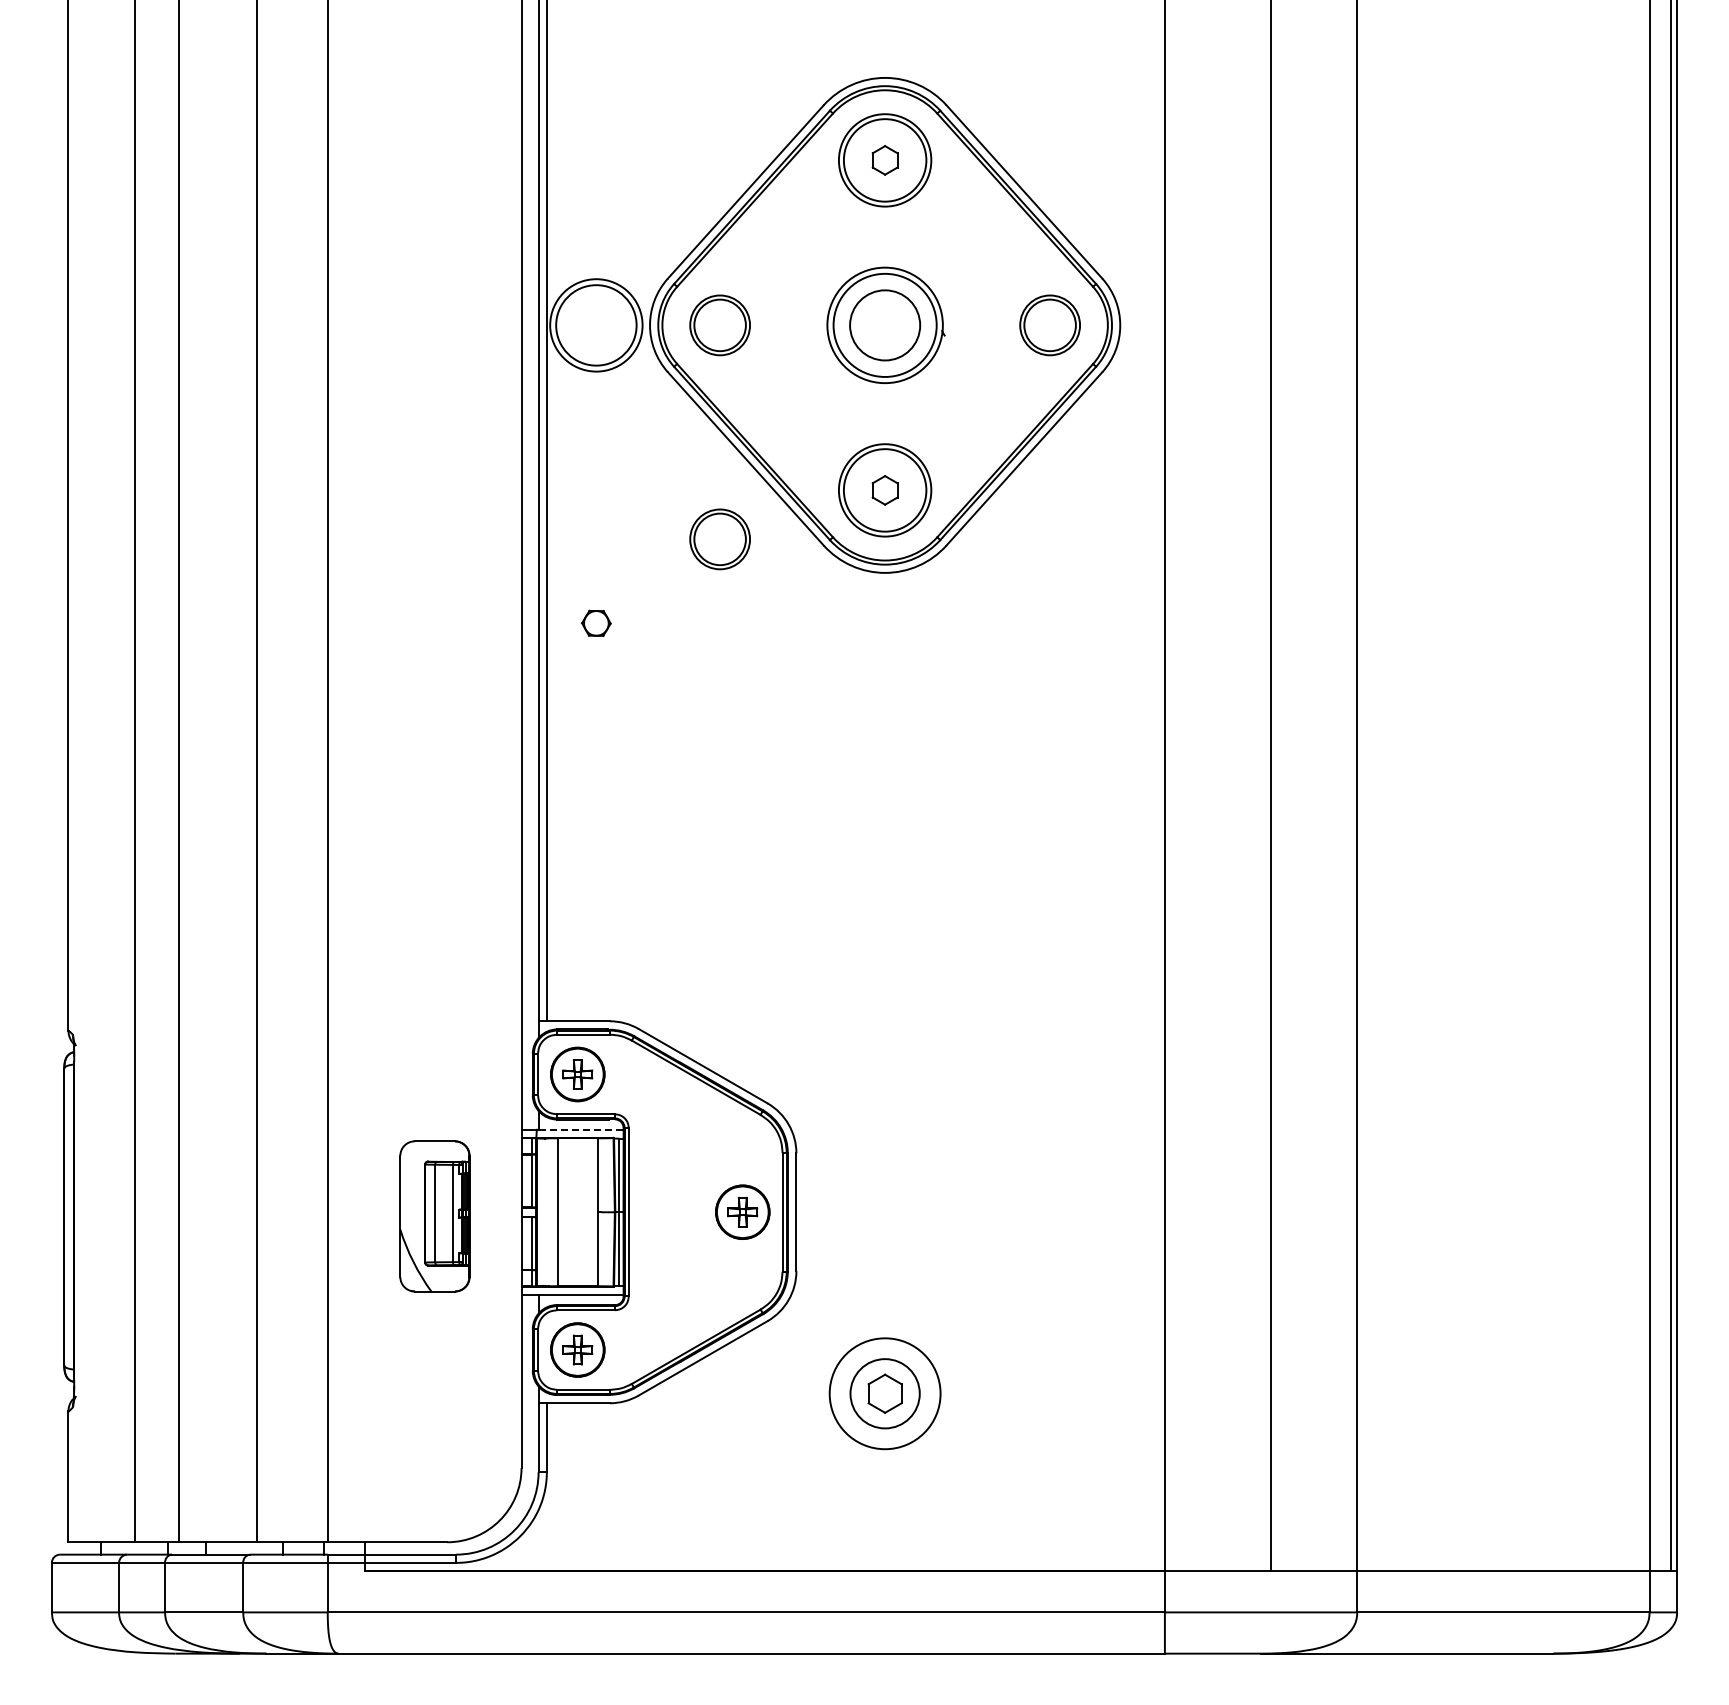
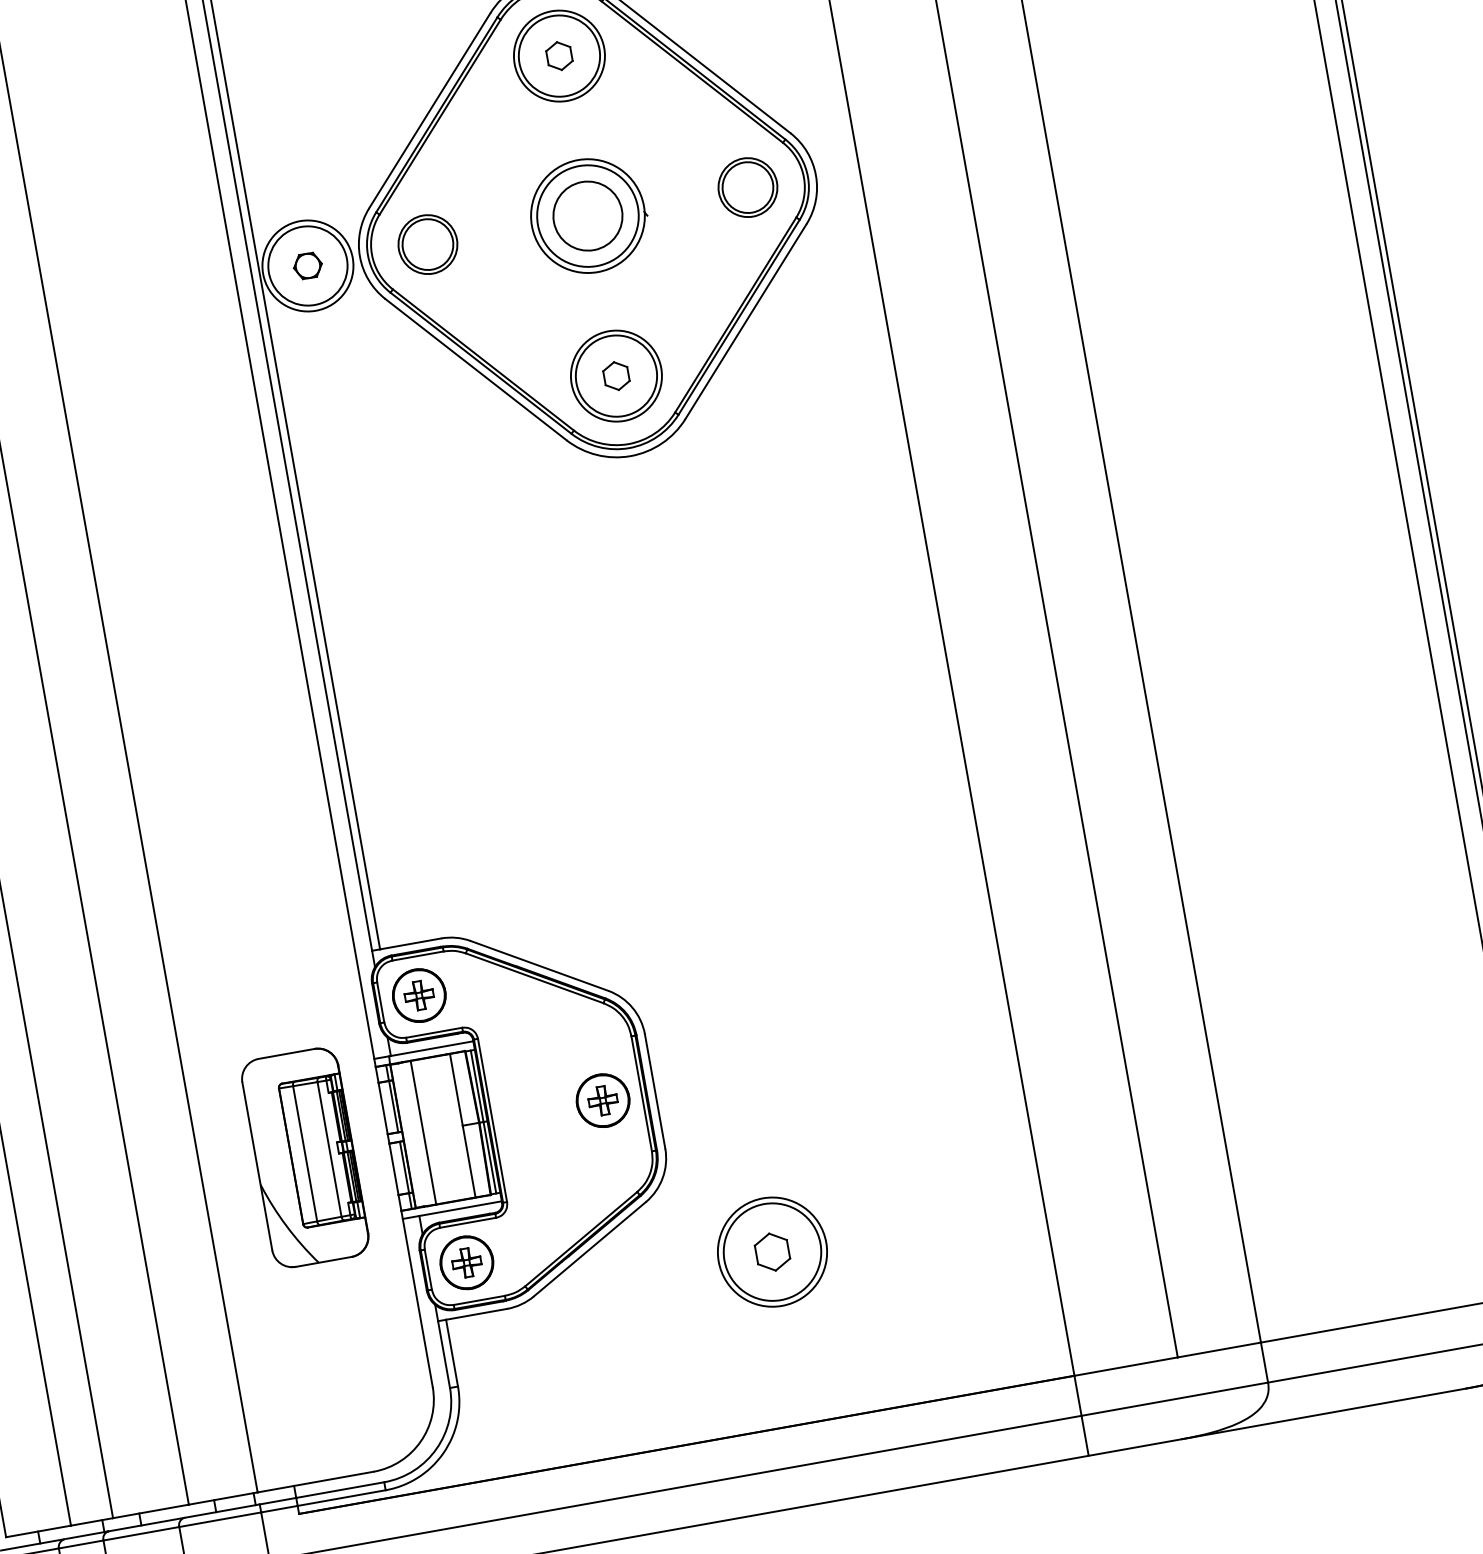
part: (719, 539) -> (464, 452), removed
part: (596, 622) -> (307, 265), moved
line: (581, 1129) -> (432, 1048), dashed -> solid
part: (434, 1216) -> (304, 1158), size x1.43
circle: (884, 1393) -> (771, 1251), size x1.43

